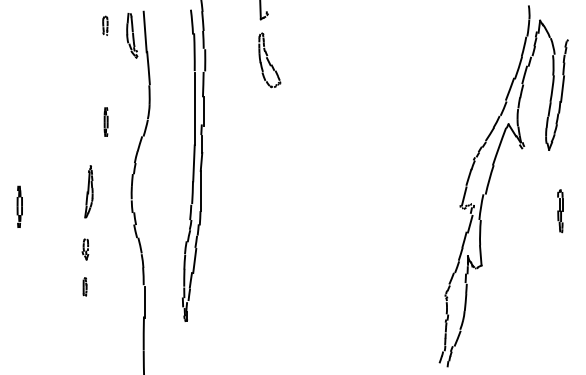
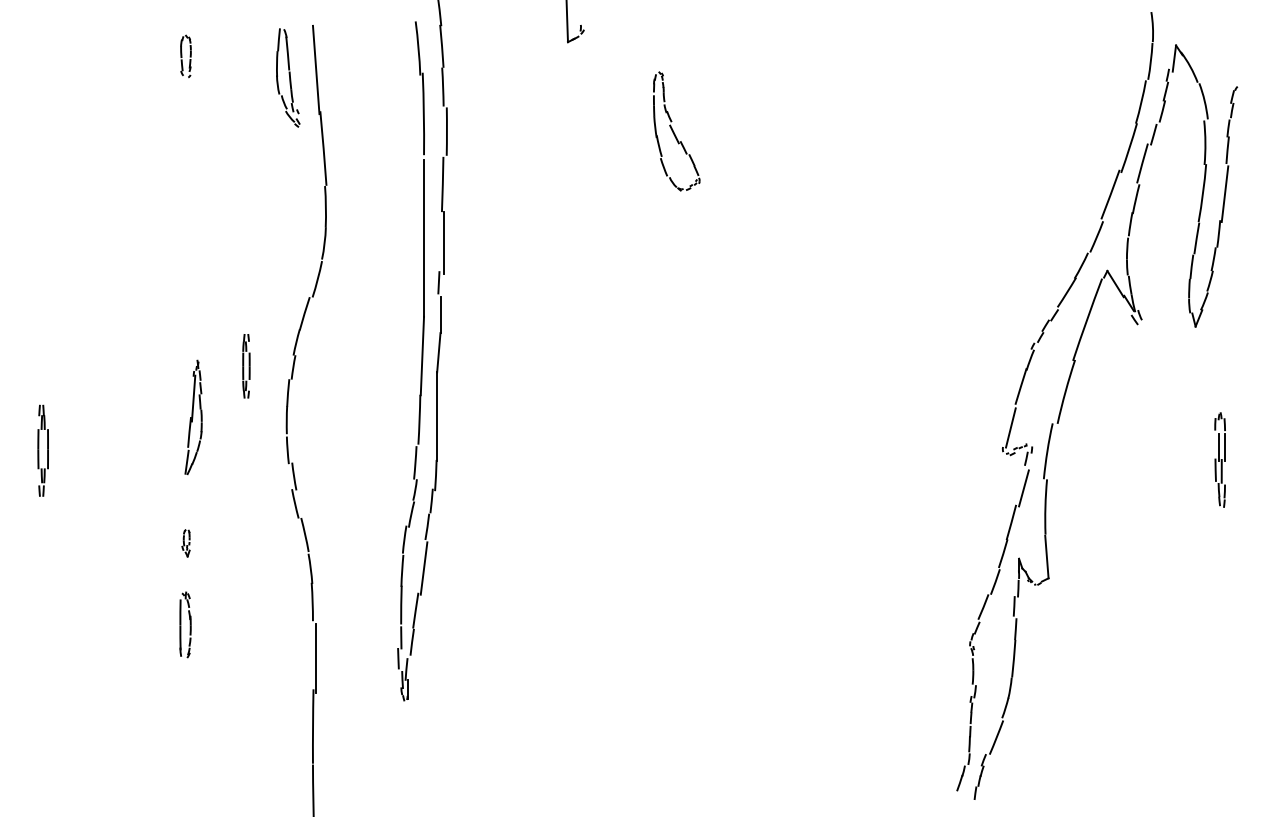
part: (105, 25) -> (186, 55), moved
part: (269, 60) -> (676, 131), moved
part: (105, 121) -> (244, 364), moved
part: (85, 249) -> (186, 543), size x0.6
part: (84, 286) -> (184, 624), size x1.6

